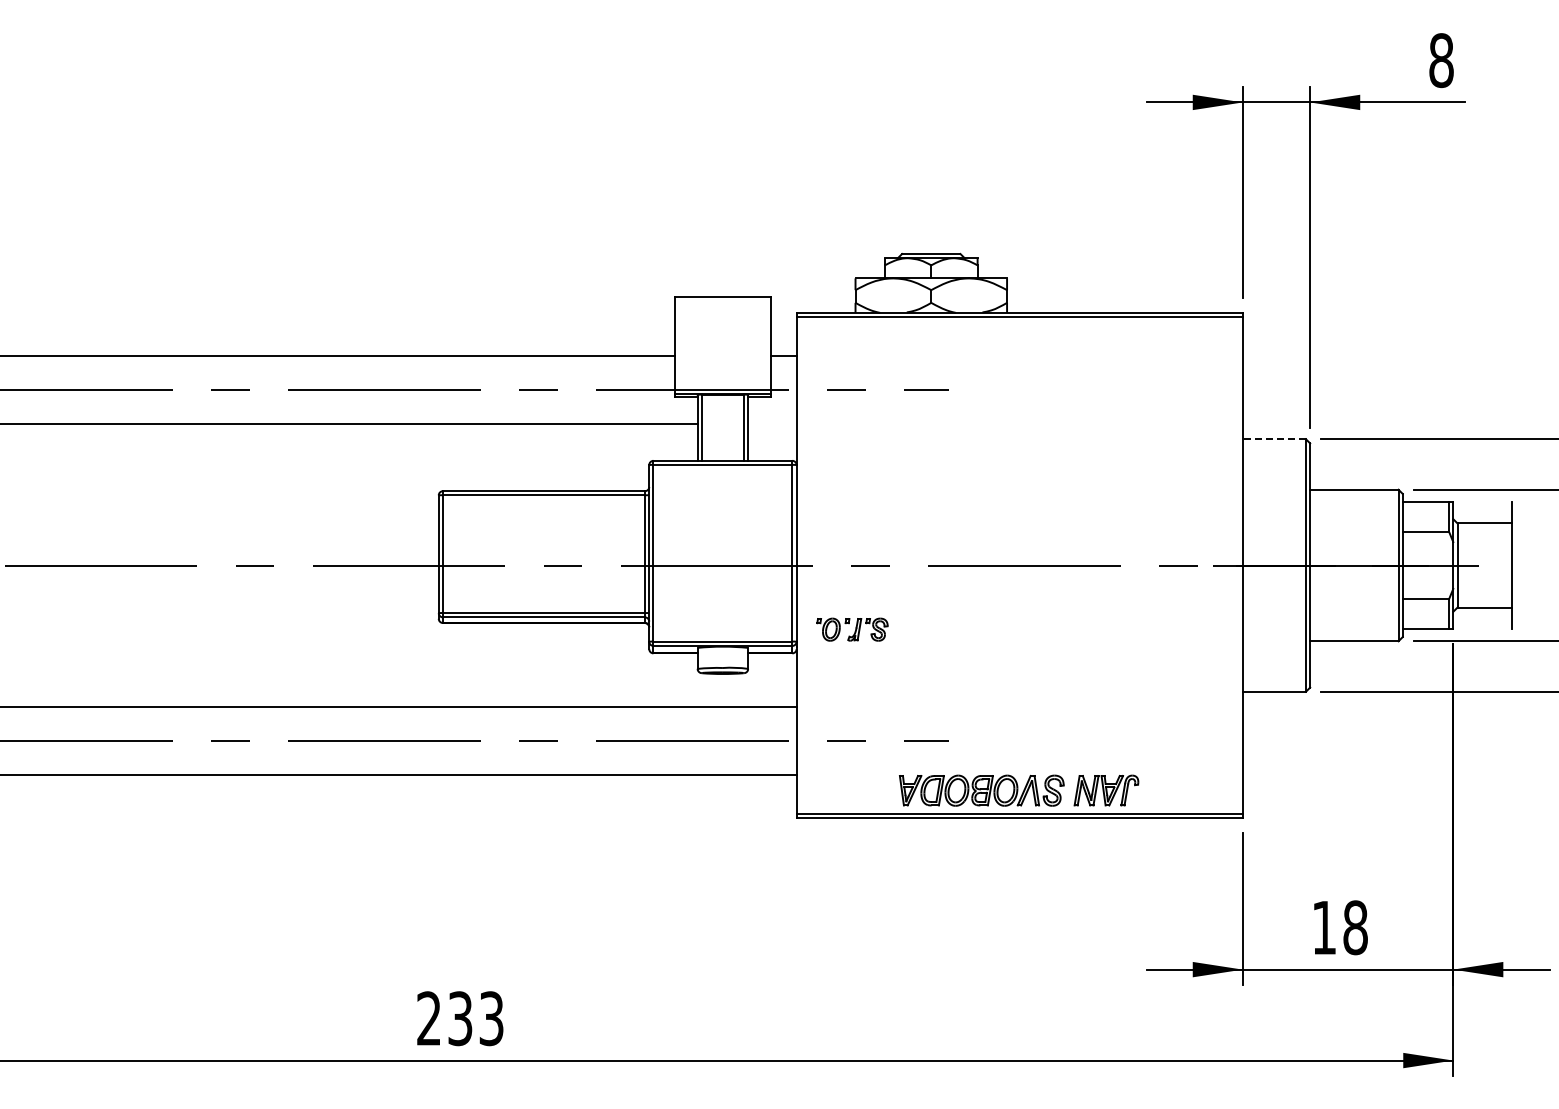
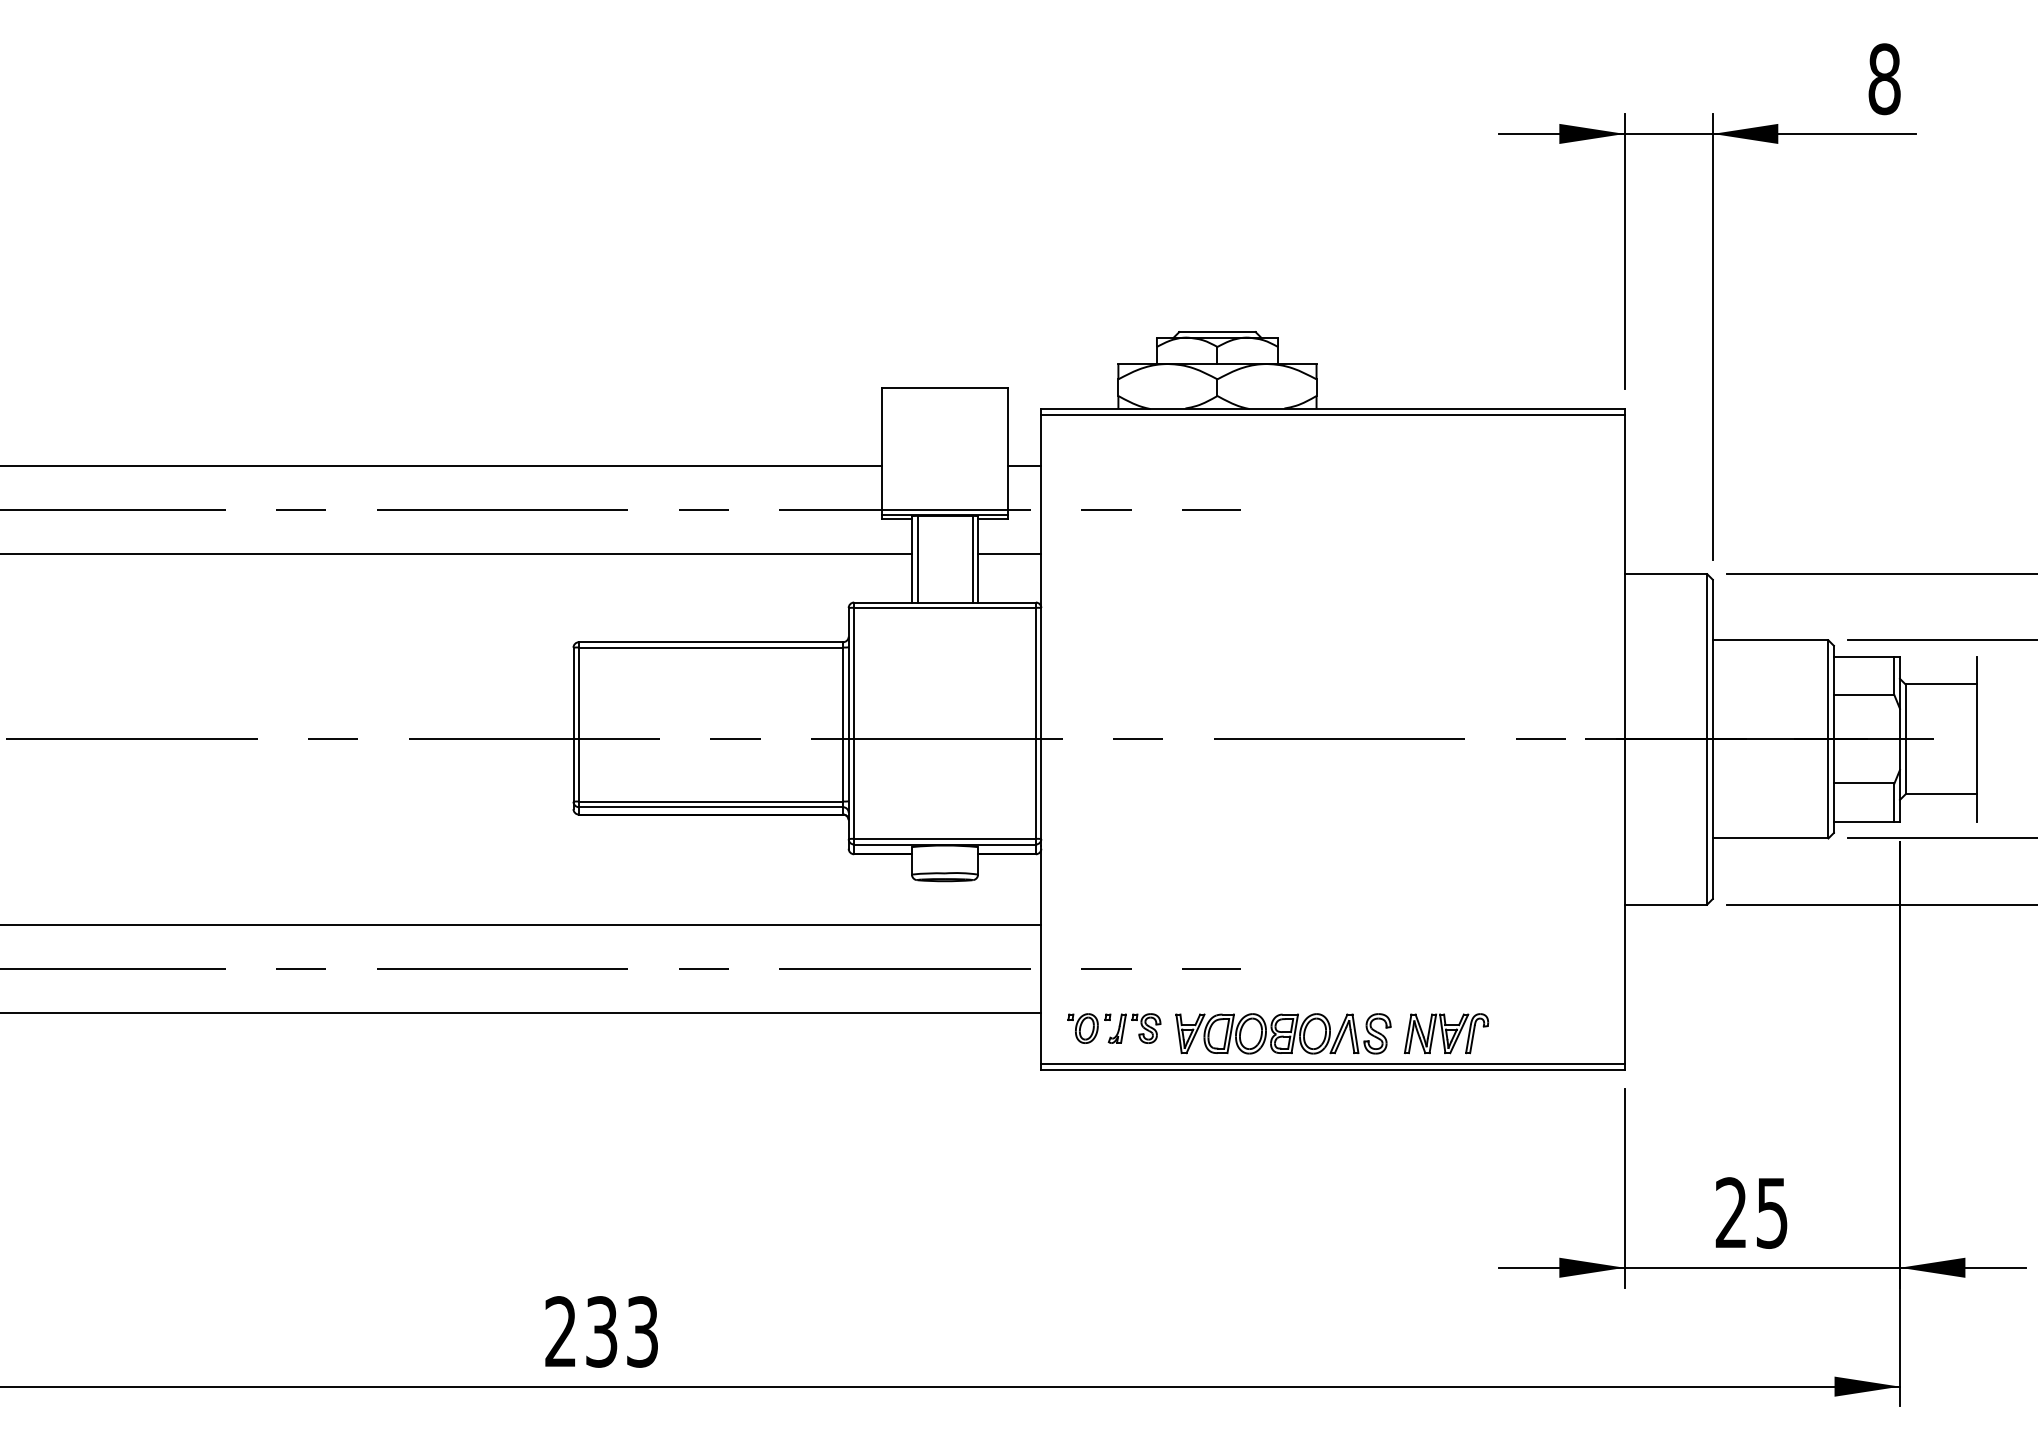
line: (772, 423) -> (1009, 553), added
line: (1274, 439) -> (1666, 574), dashed -> solid
part: (852, 629) -> (1114, 1028), moved
text: (1339, 927) -> (1751, 1212), 18 -> 25

